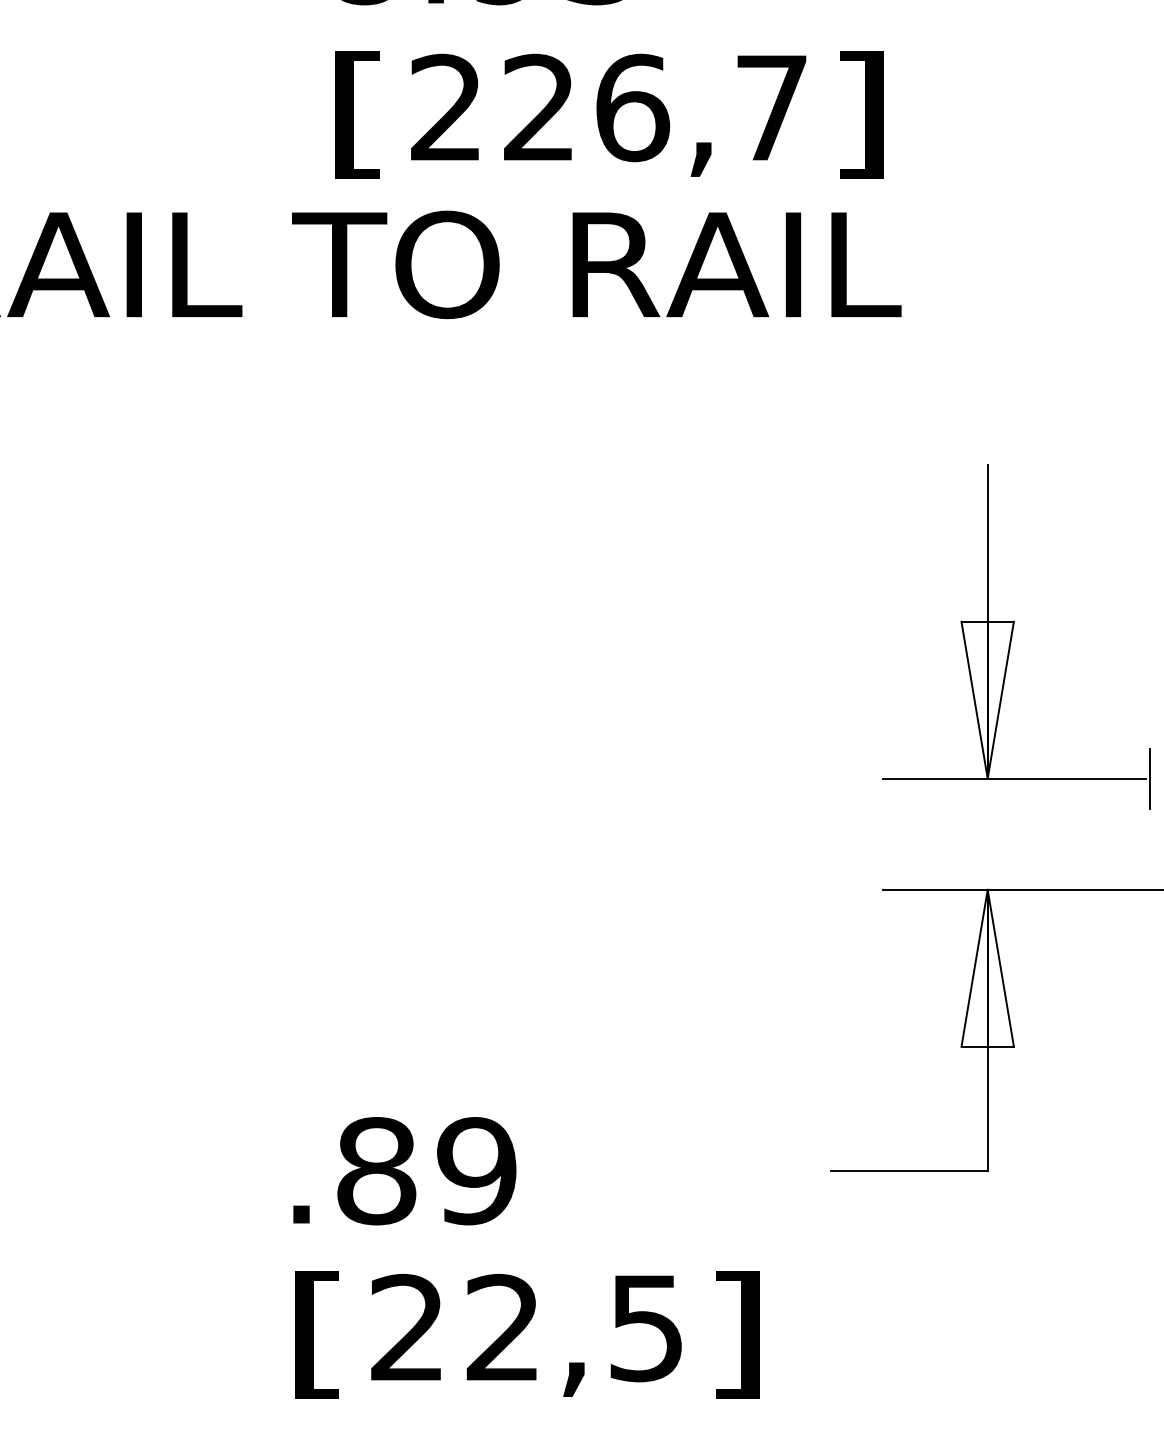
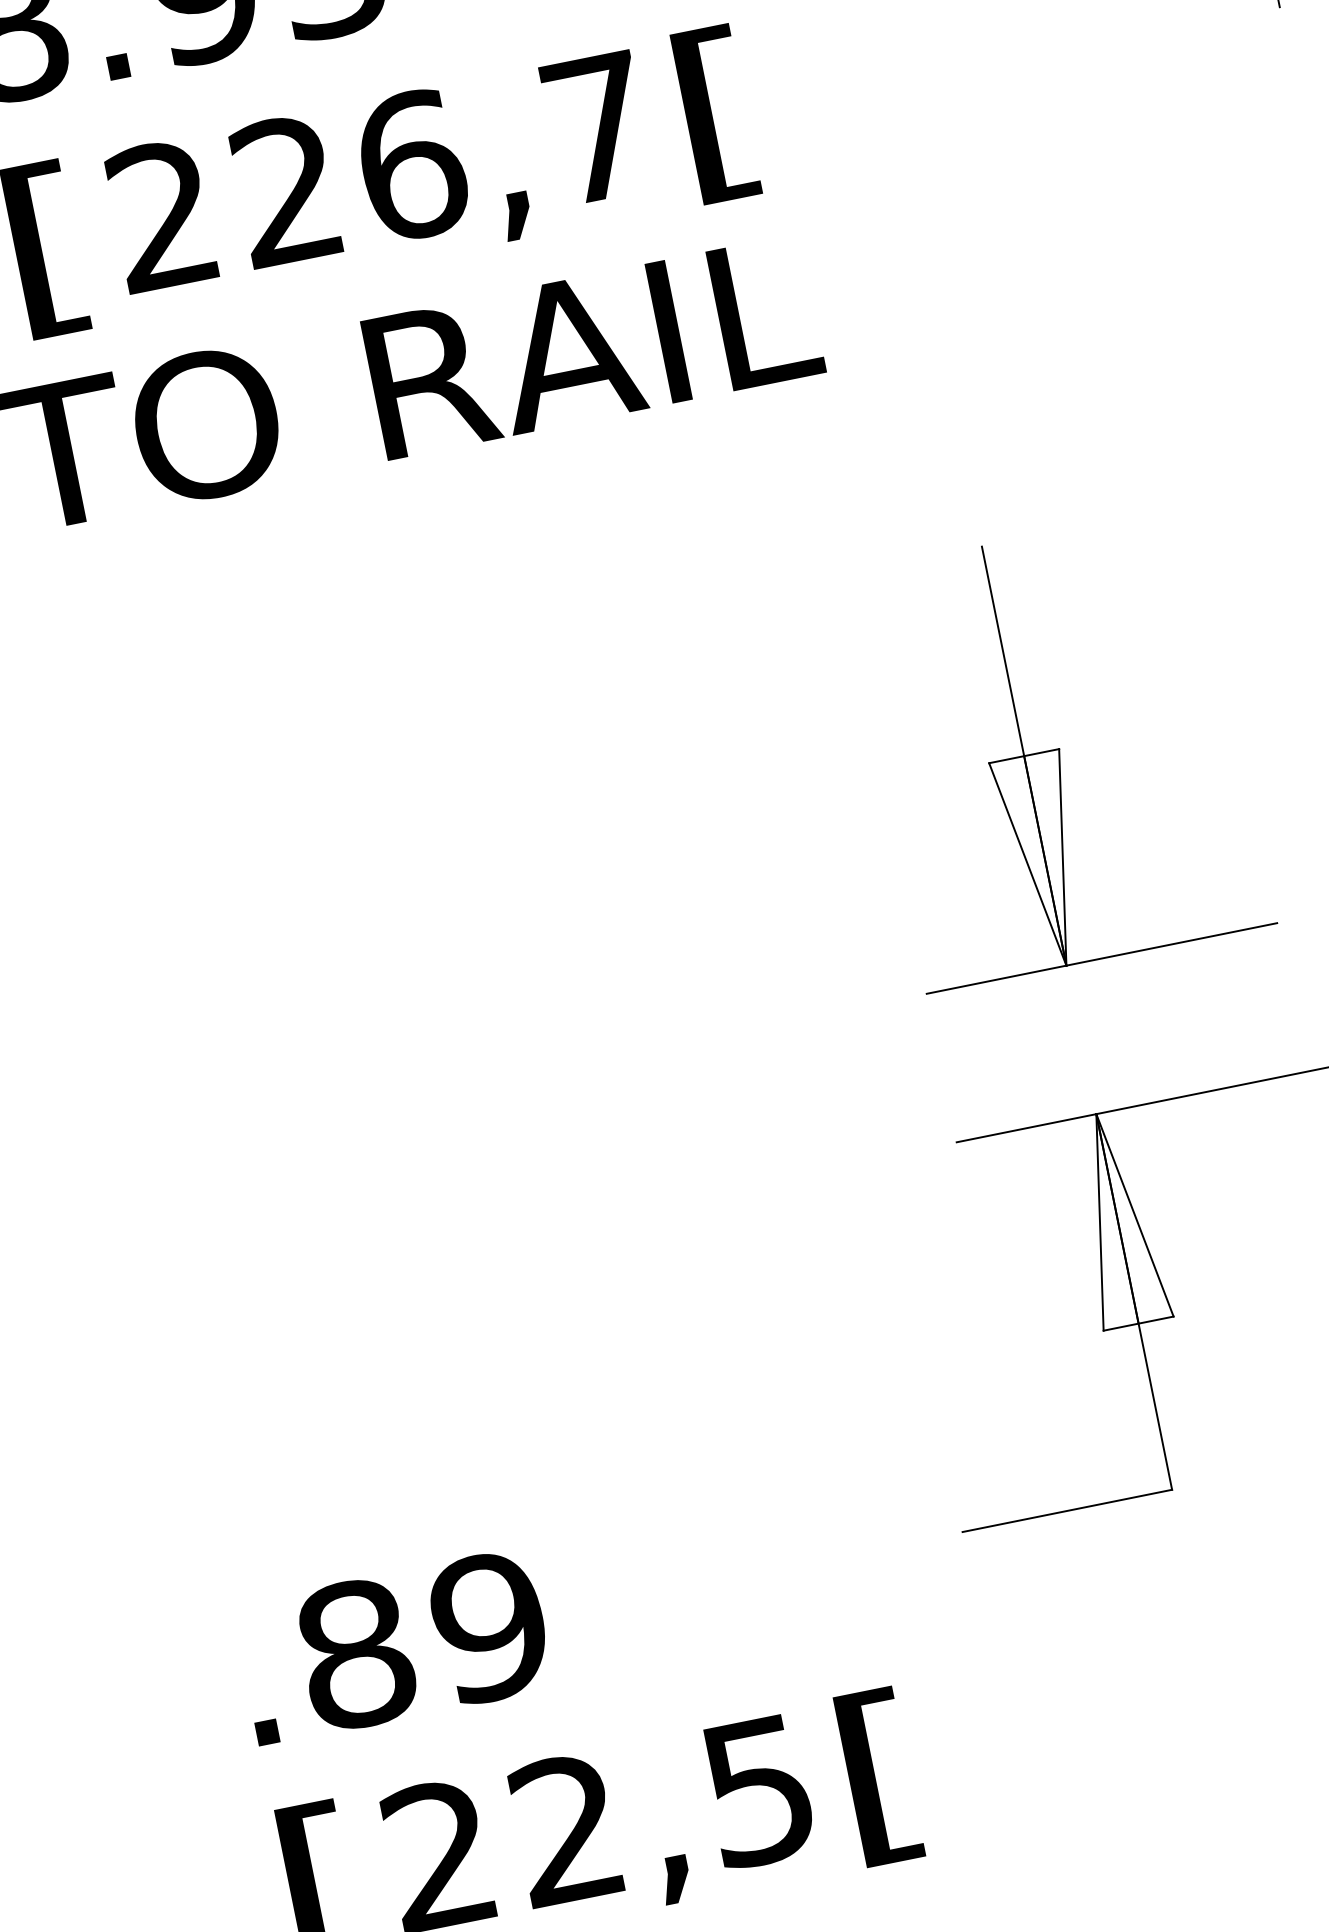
text: (860, 114) -> (717, 112), ] -> [
line: (1150, 778) -> (1283, 921), removed
text: (736, 1334) -> (880, 1775), ] -> [

